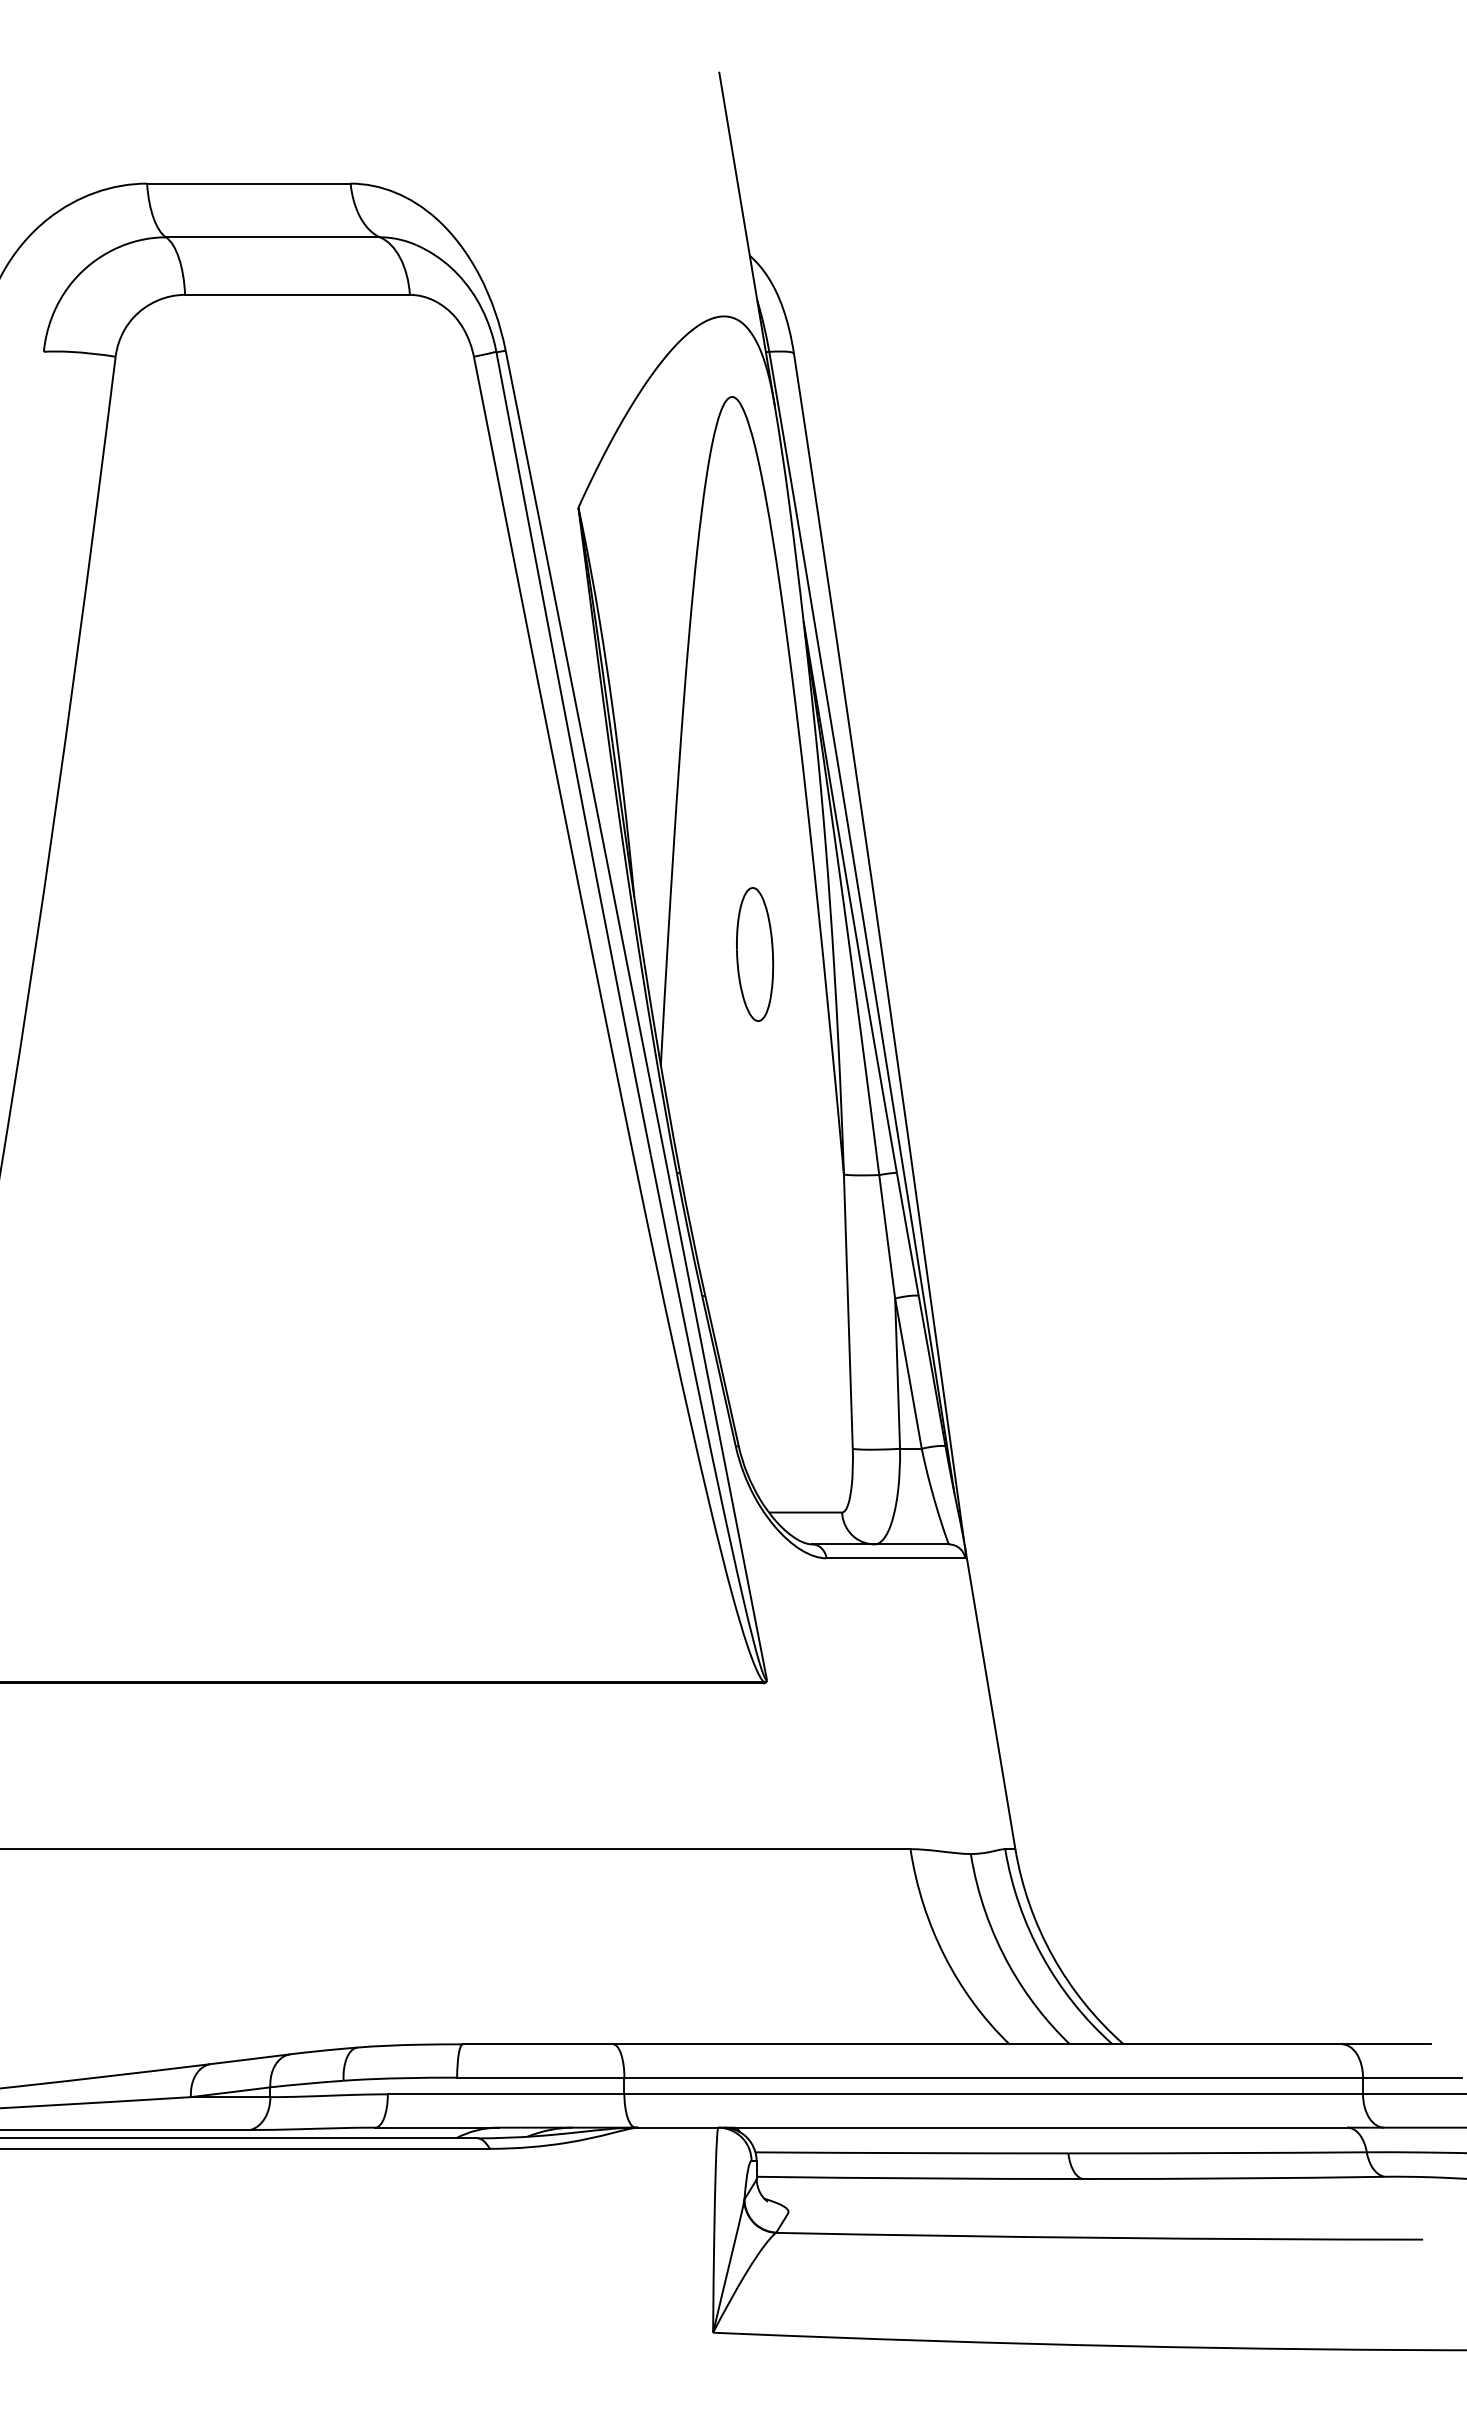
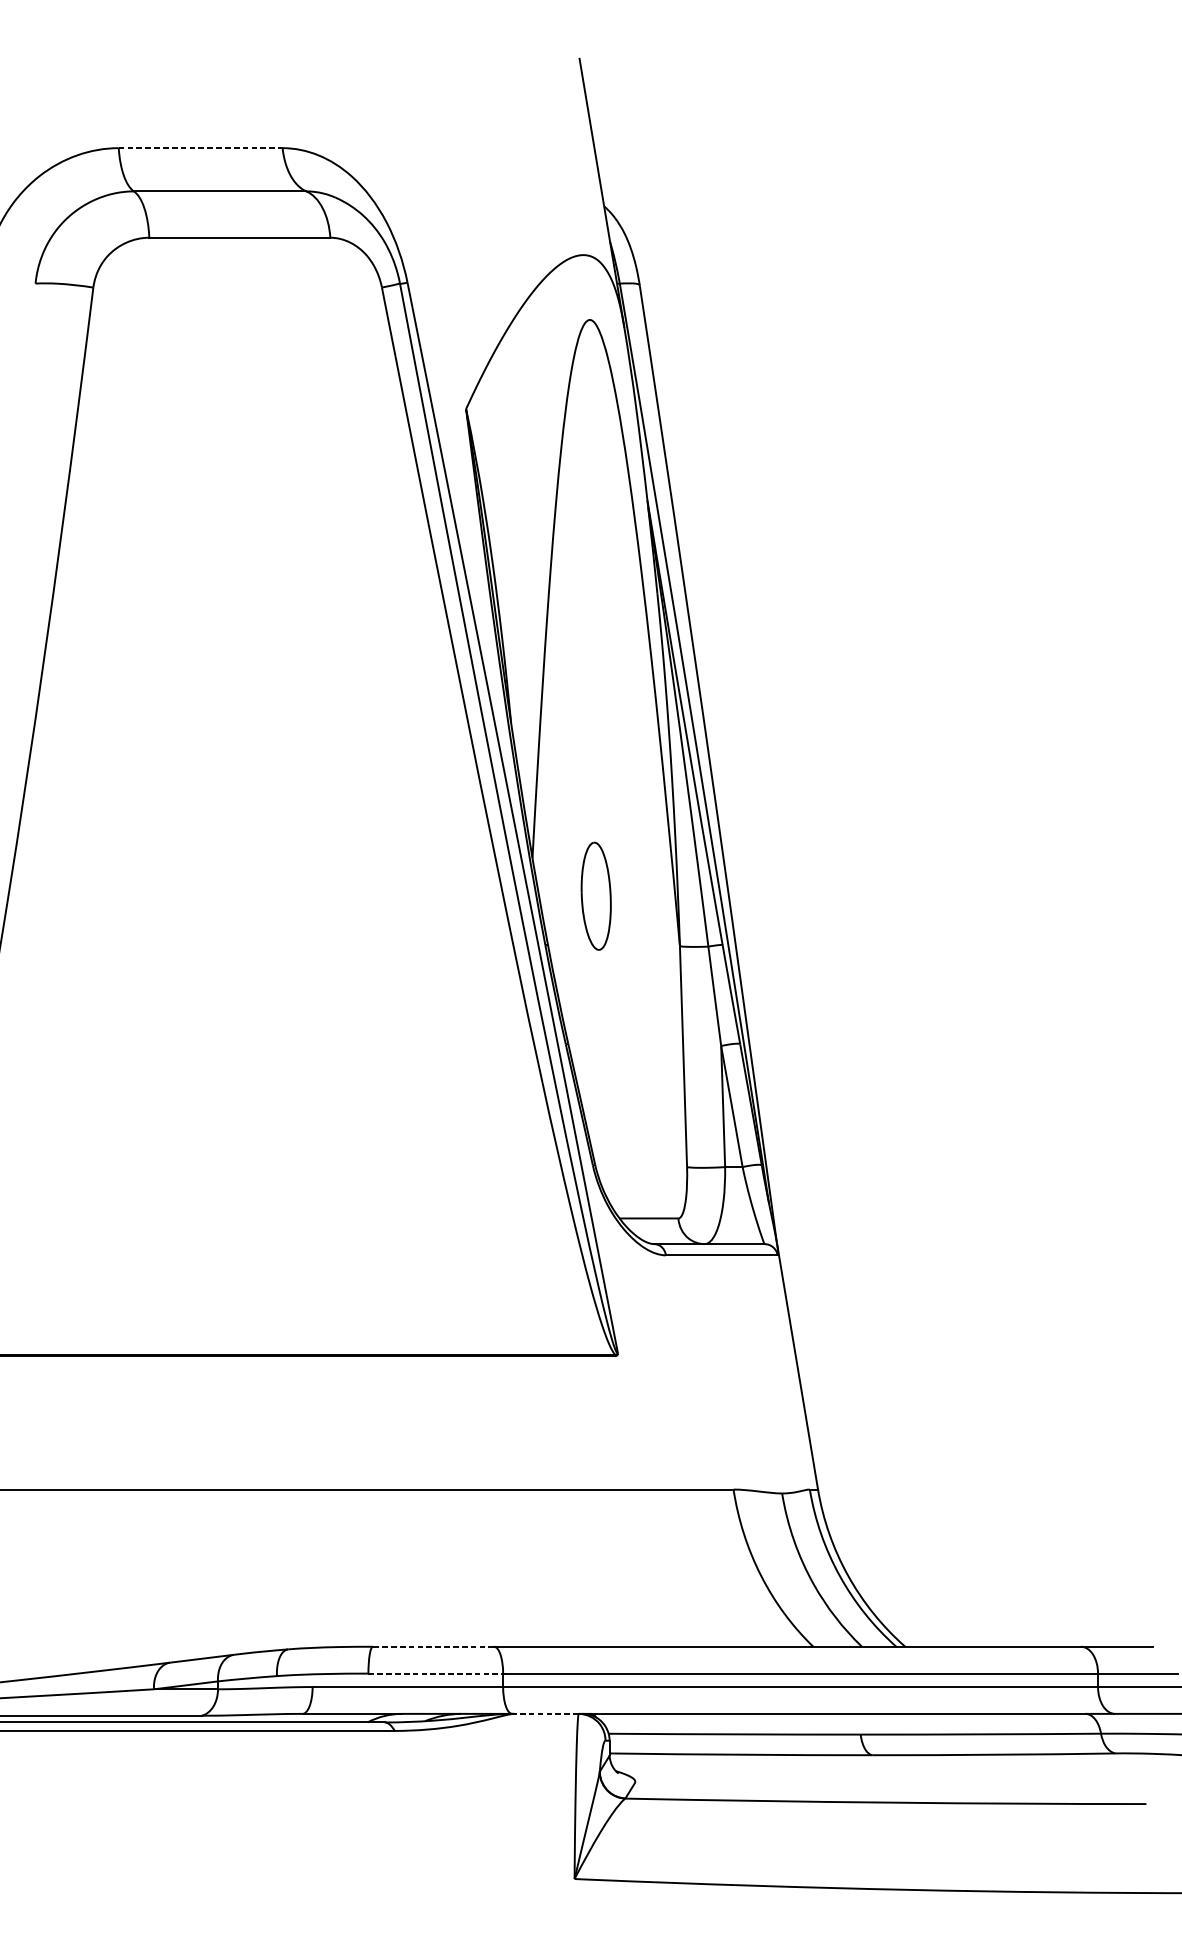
line: (248, 183) -> (200, 148), solid -> dashed
part: (755, 954) -> (596, 896), moved
line: (537, 2044) -> (433, 1646), solid -> dashed
line: (540, 2077) -> (435, 1673), solid -> dashed
line: (678, 2127) -> (546, 1713), solid -> dashed

